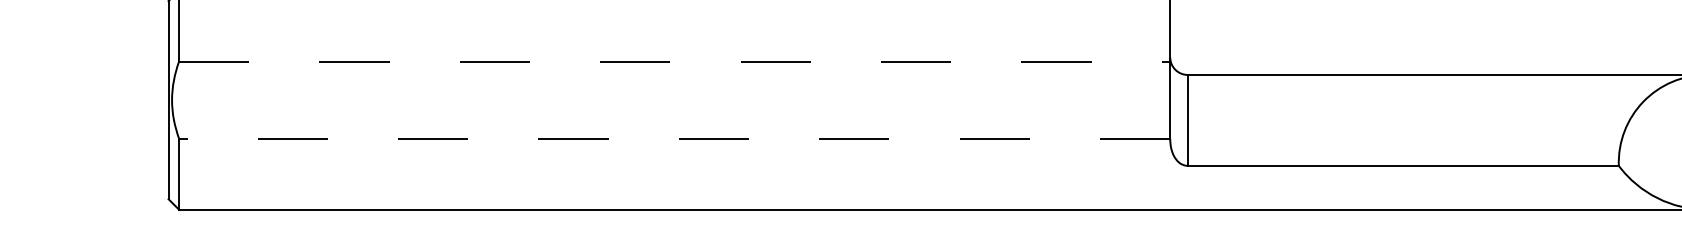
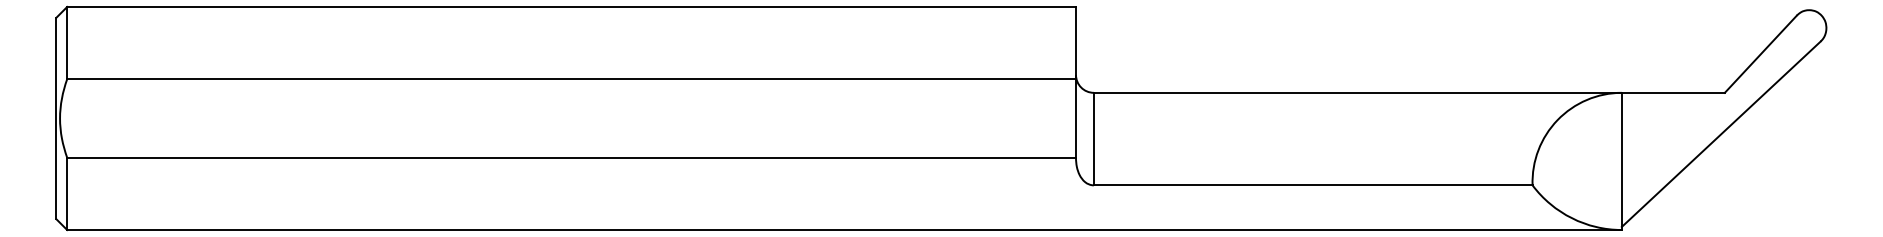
line: (675, 61) -> (572, 79), dashed -> solid
line: (674, 138) -> (571, 157), dashed -> solid

